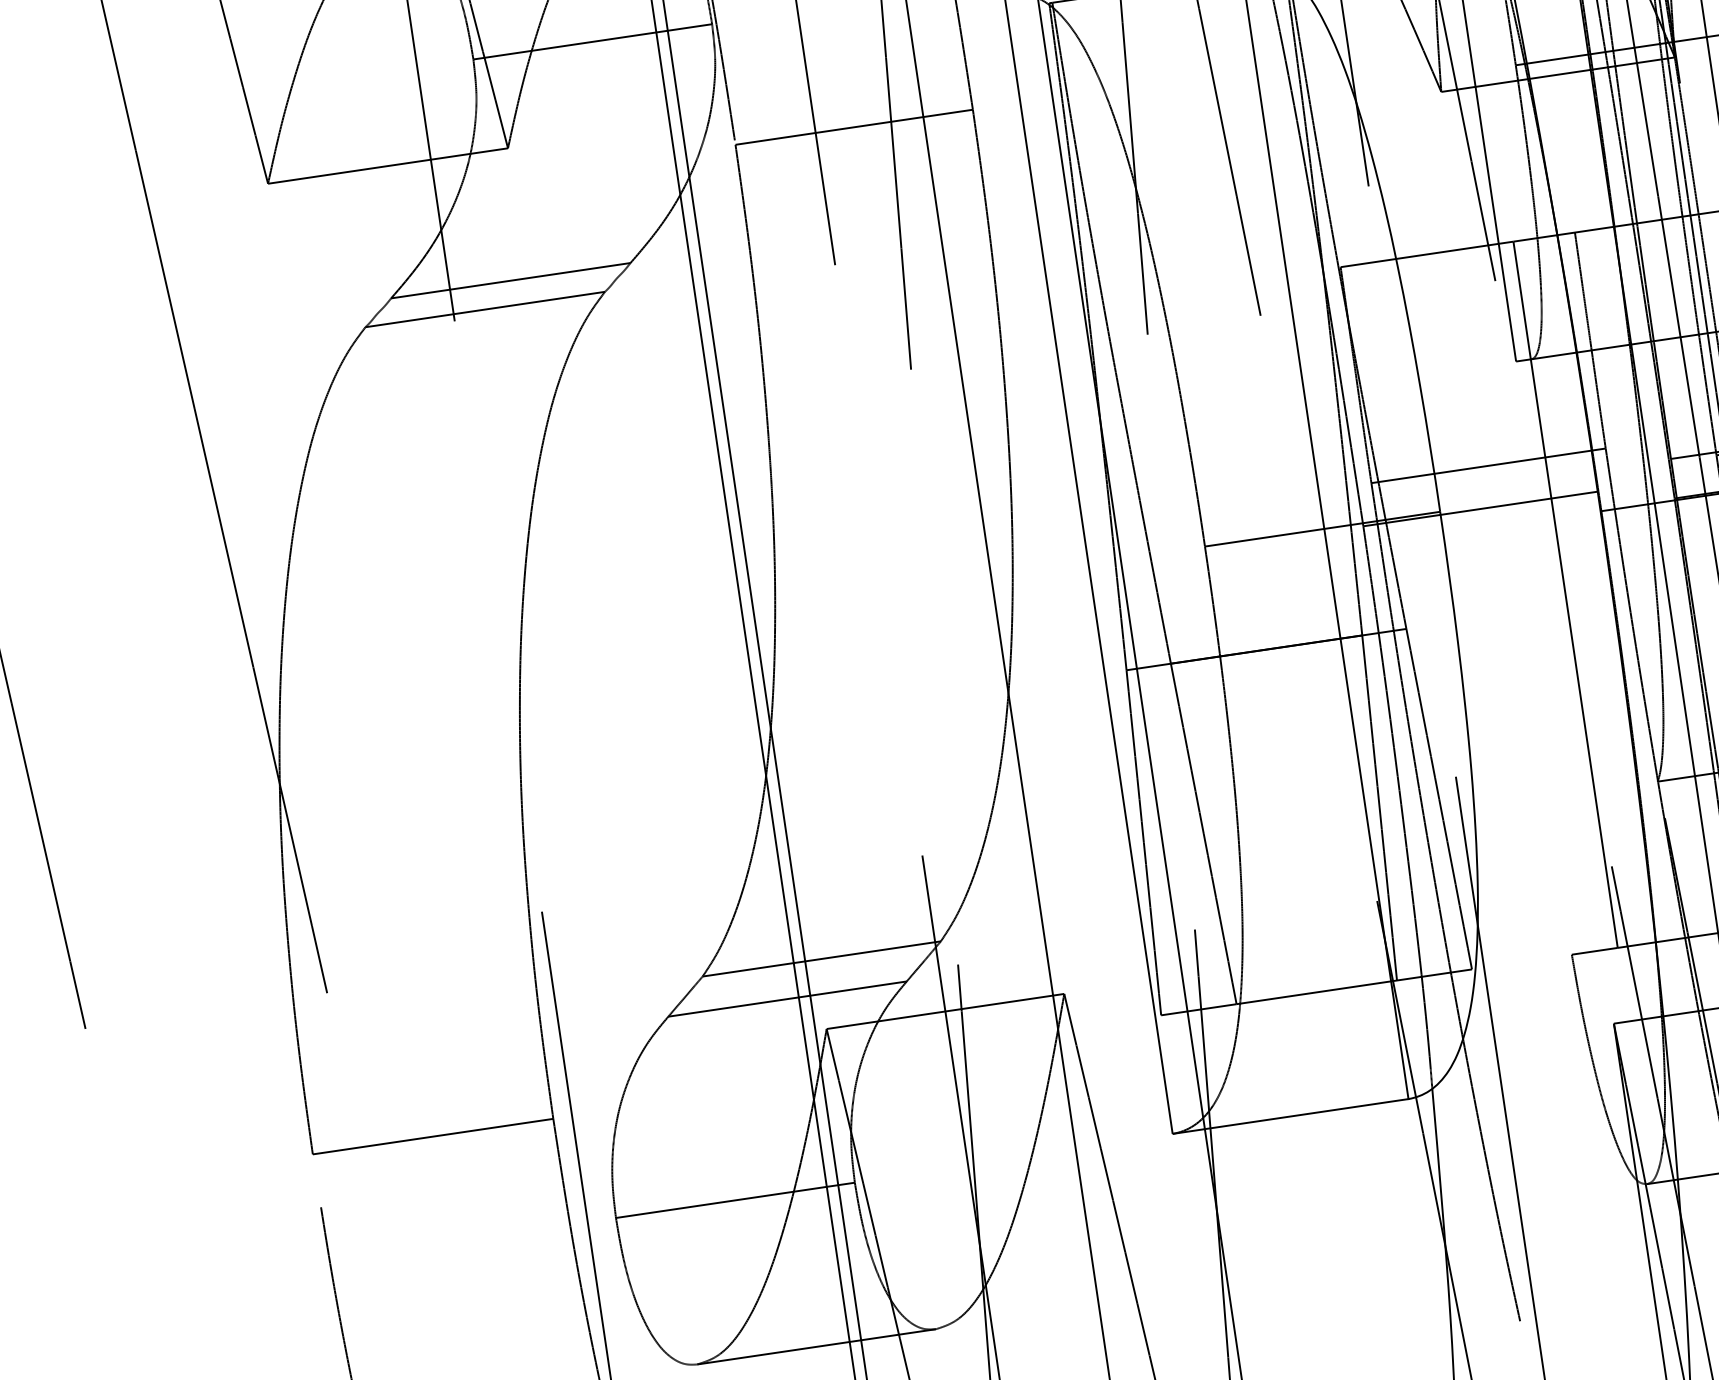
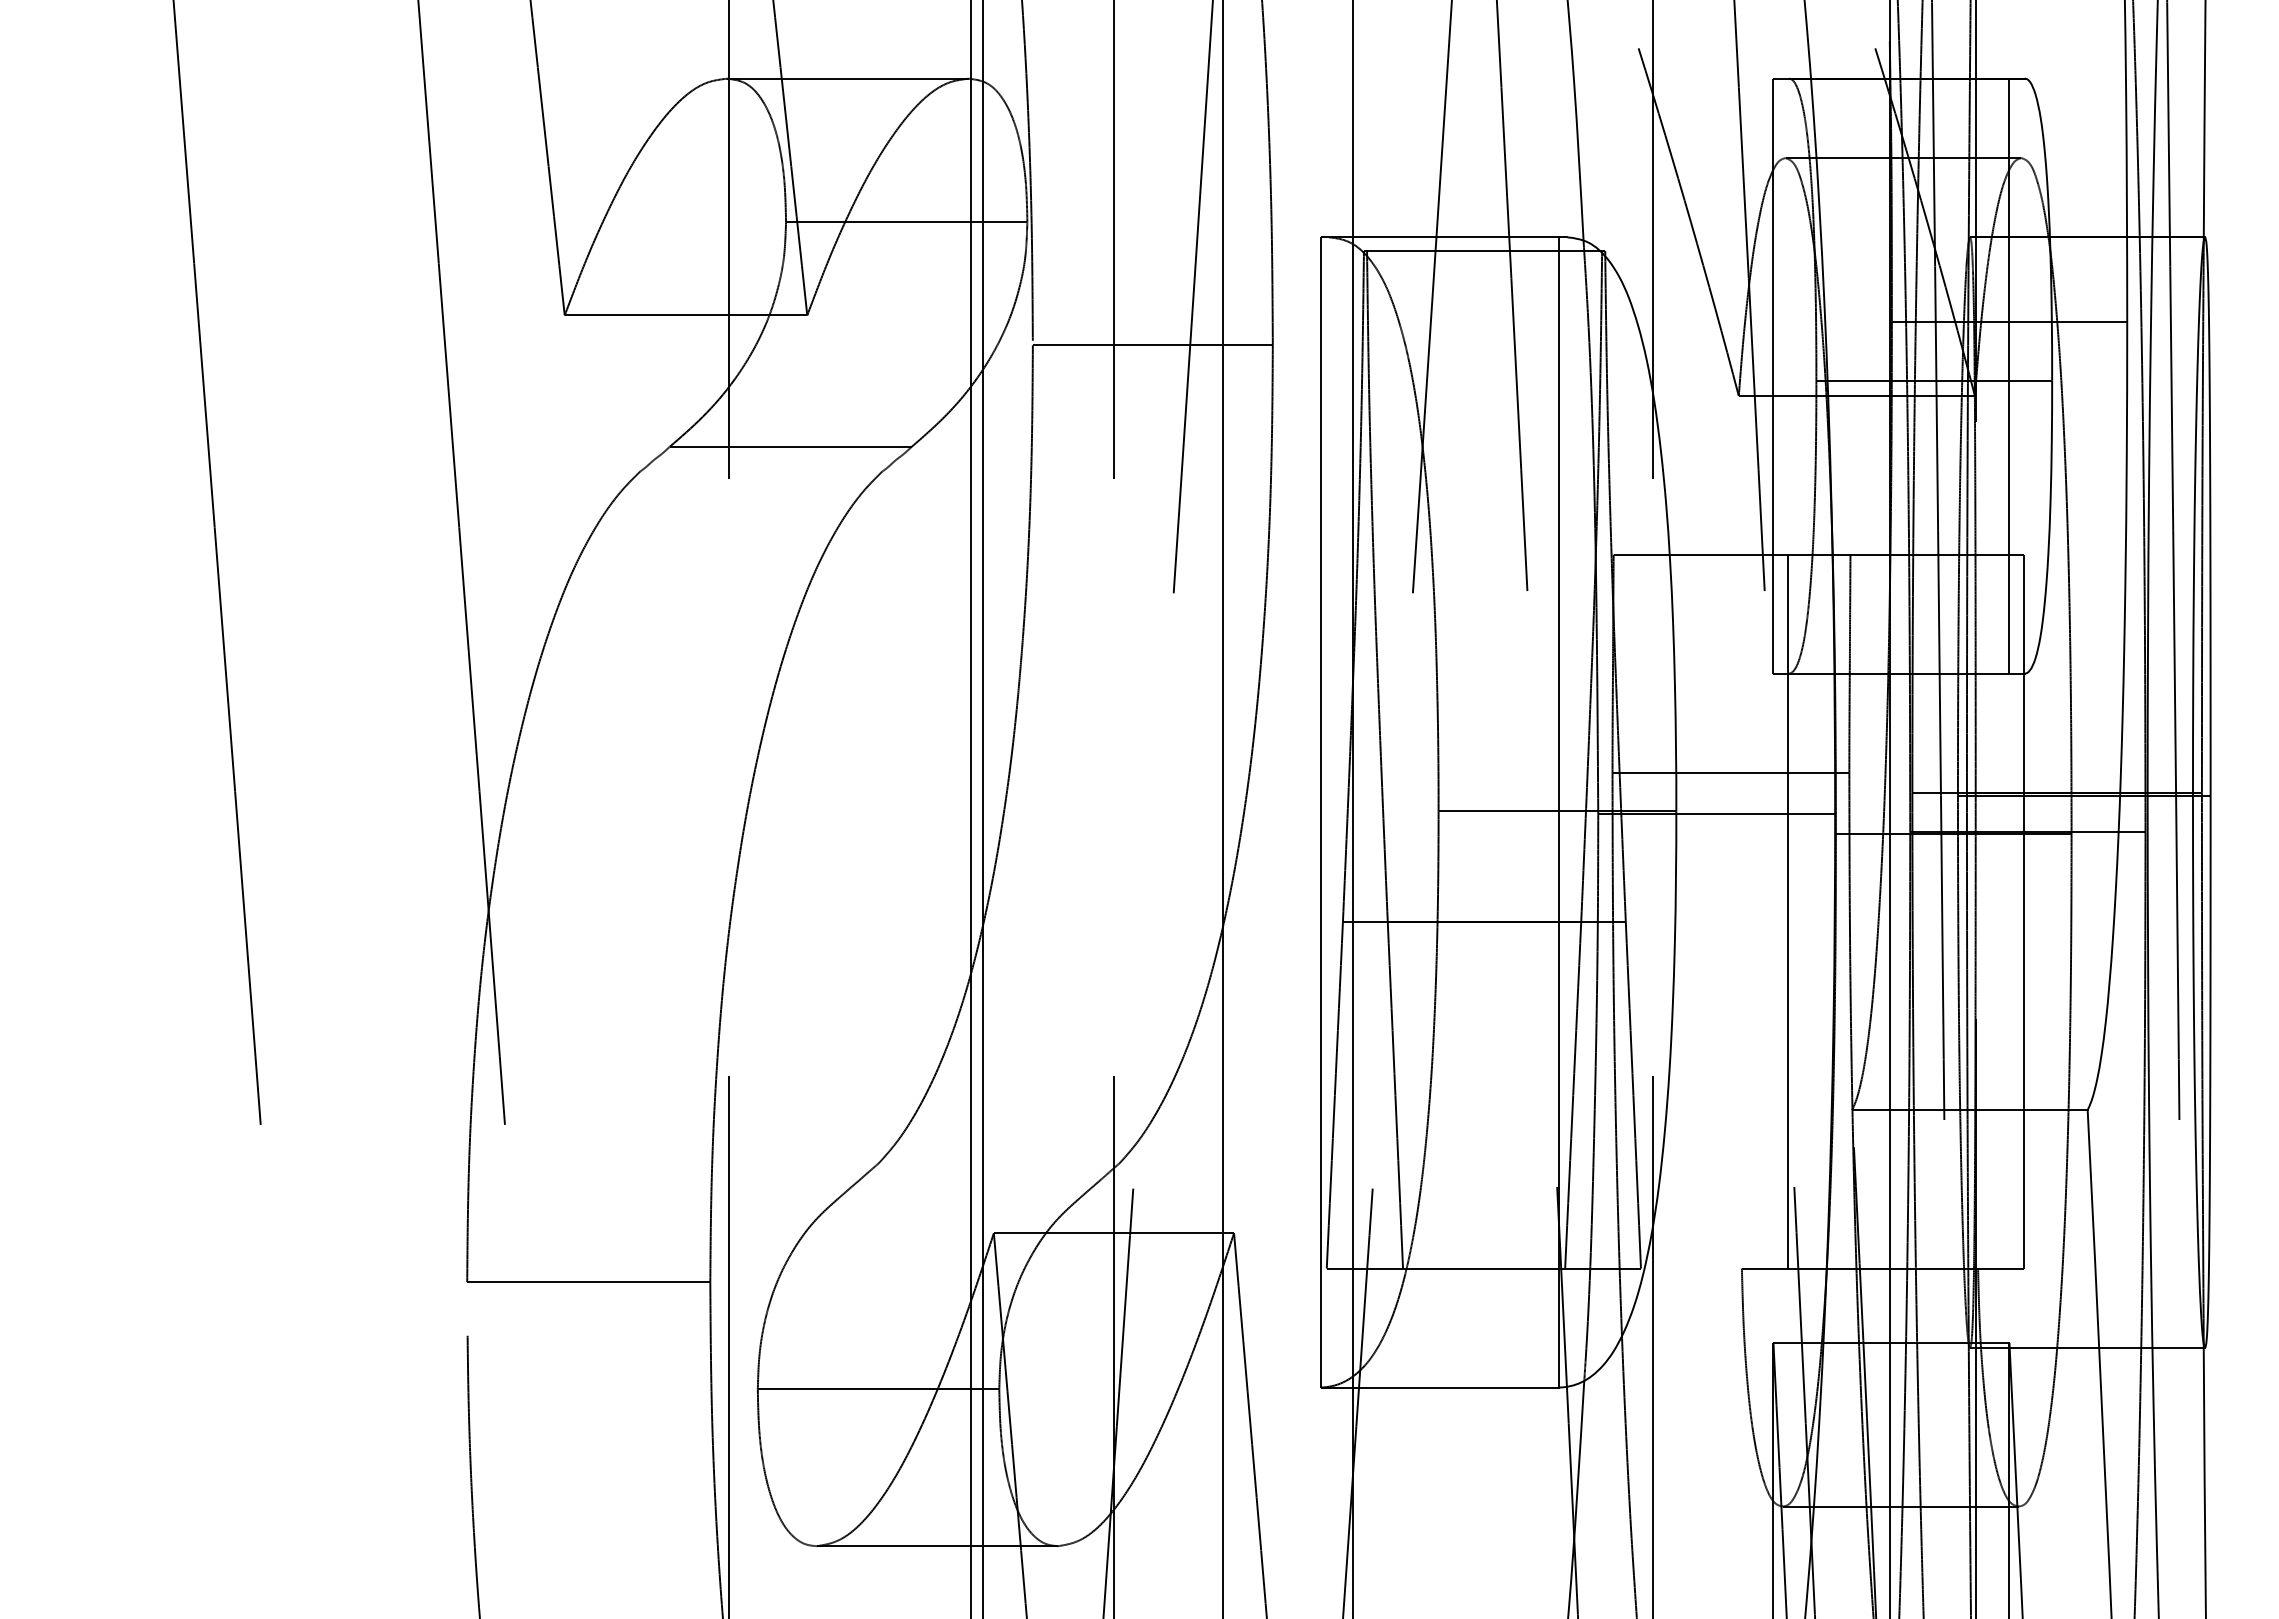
line: (485, 309) -> (761, 471), removed
line: (821, 959) -> (998, 1163), removed
line: (787, 998) -> (959, 1197), removed

